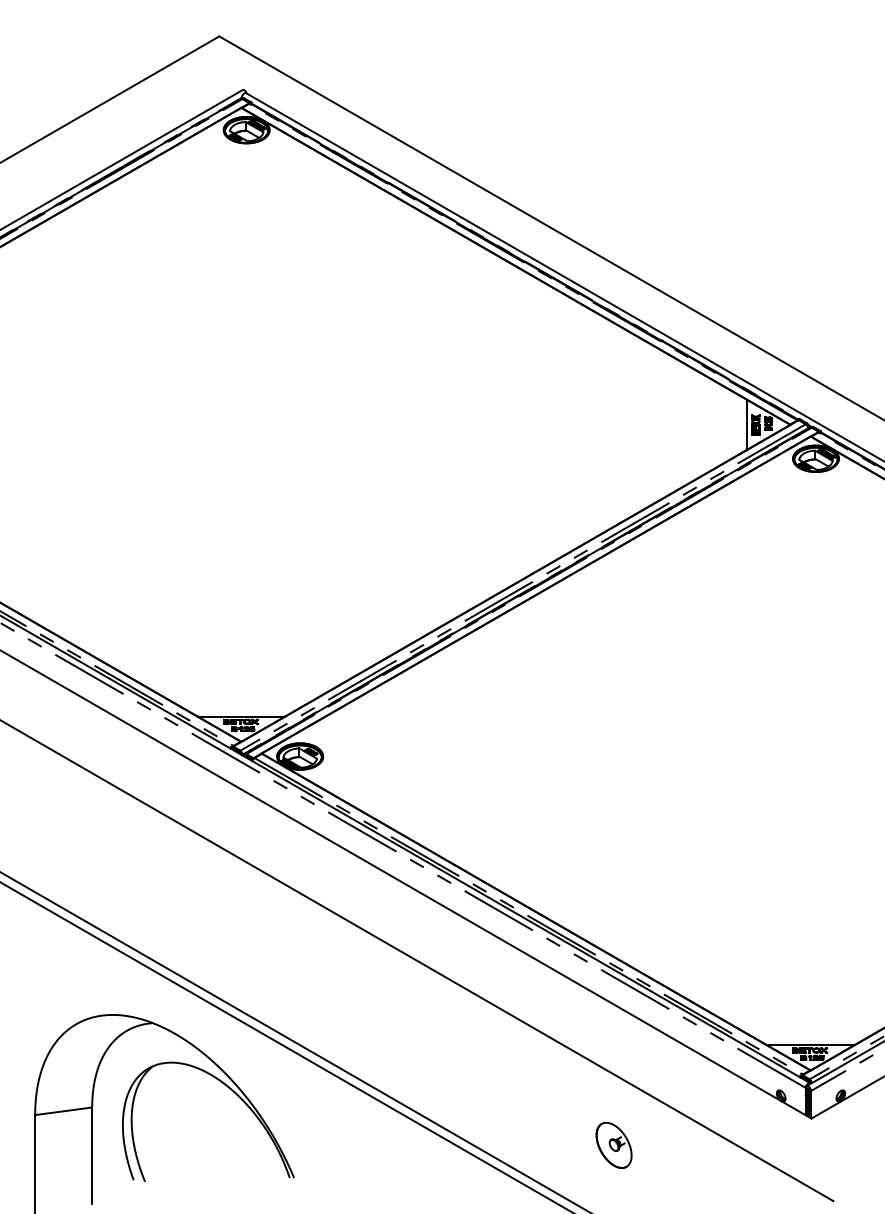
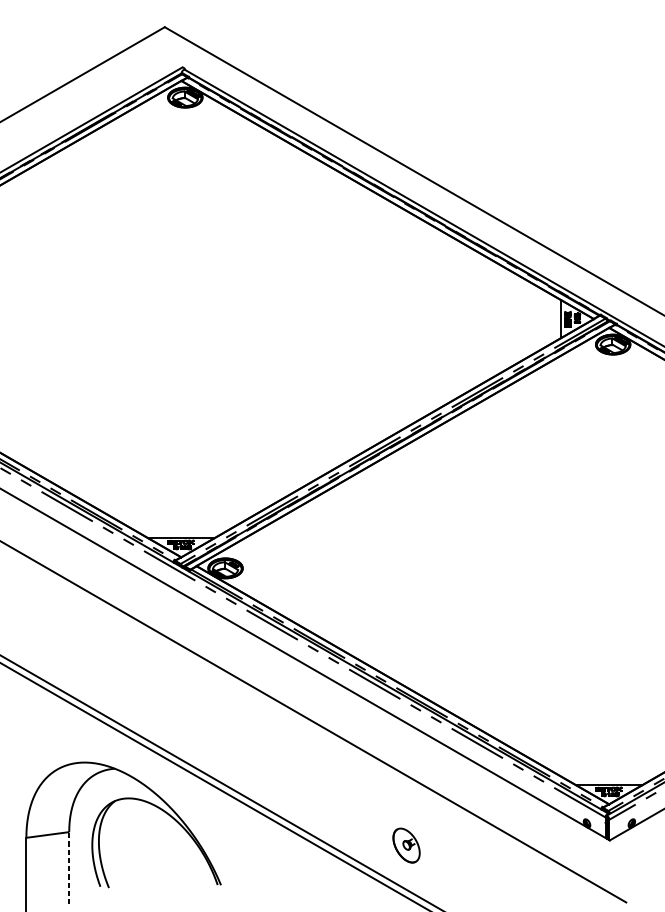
part: (613, 1144) -> (406, 844), moved
line: (92, 1155) -> (69, 868), solid -> dashed

